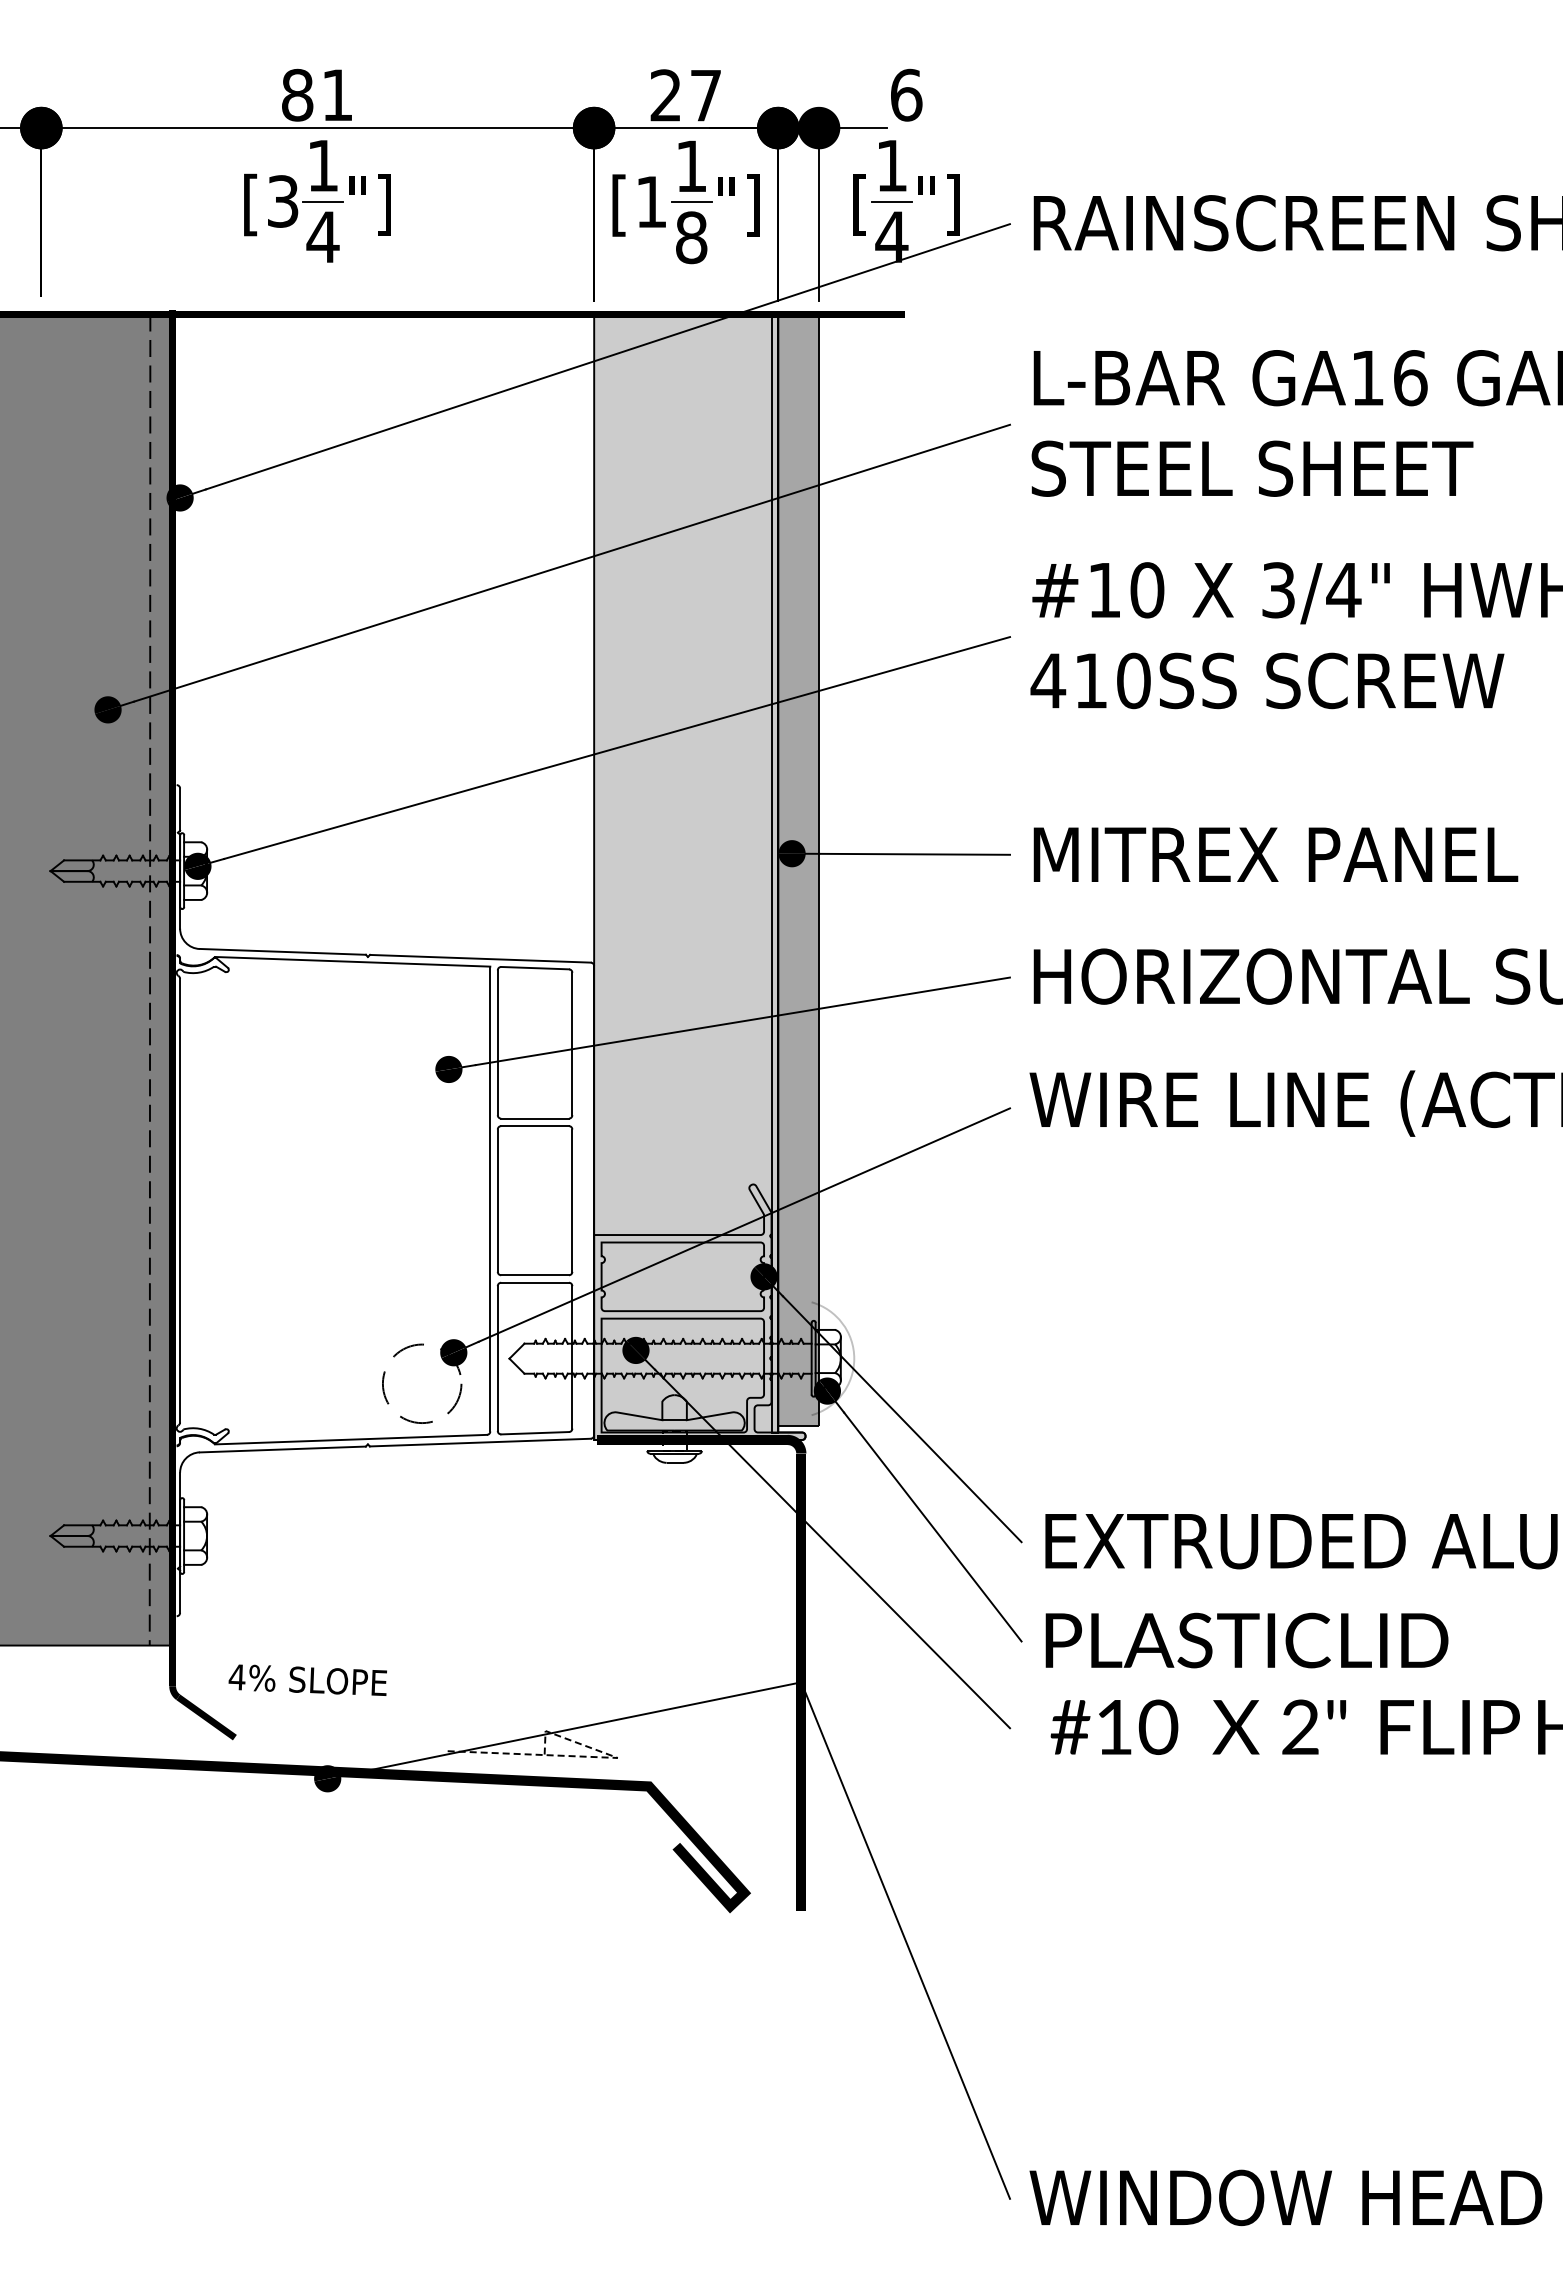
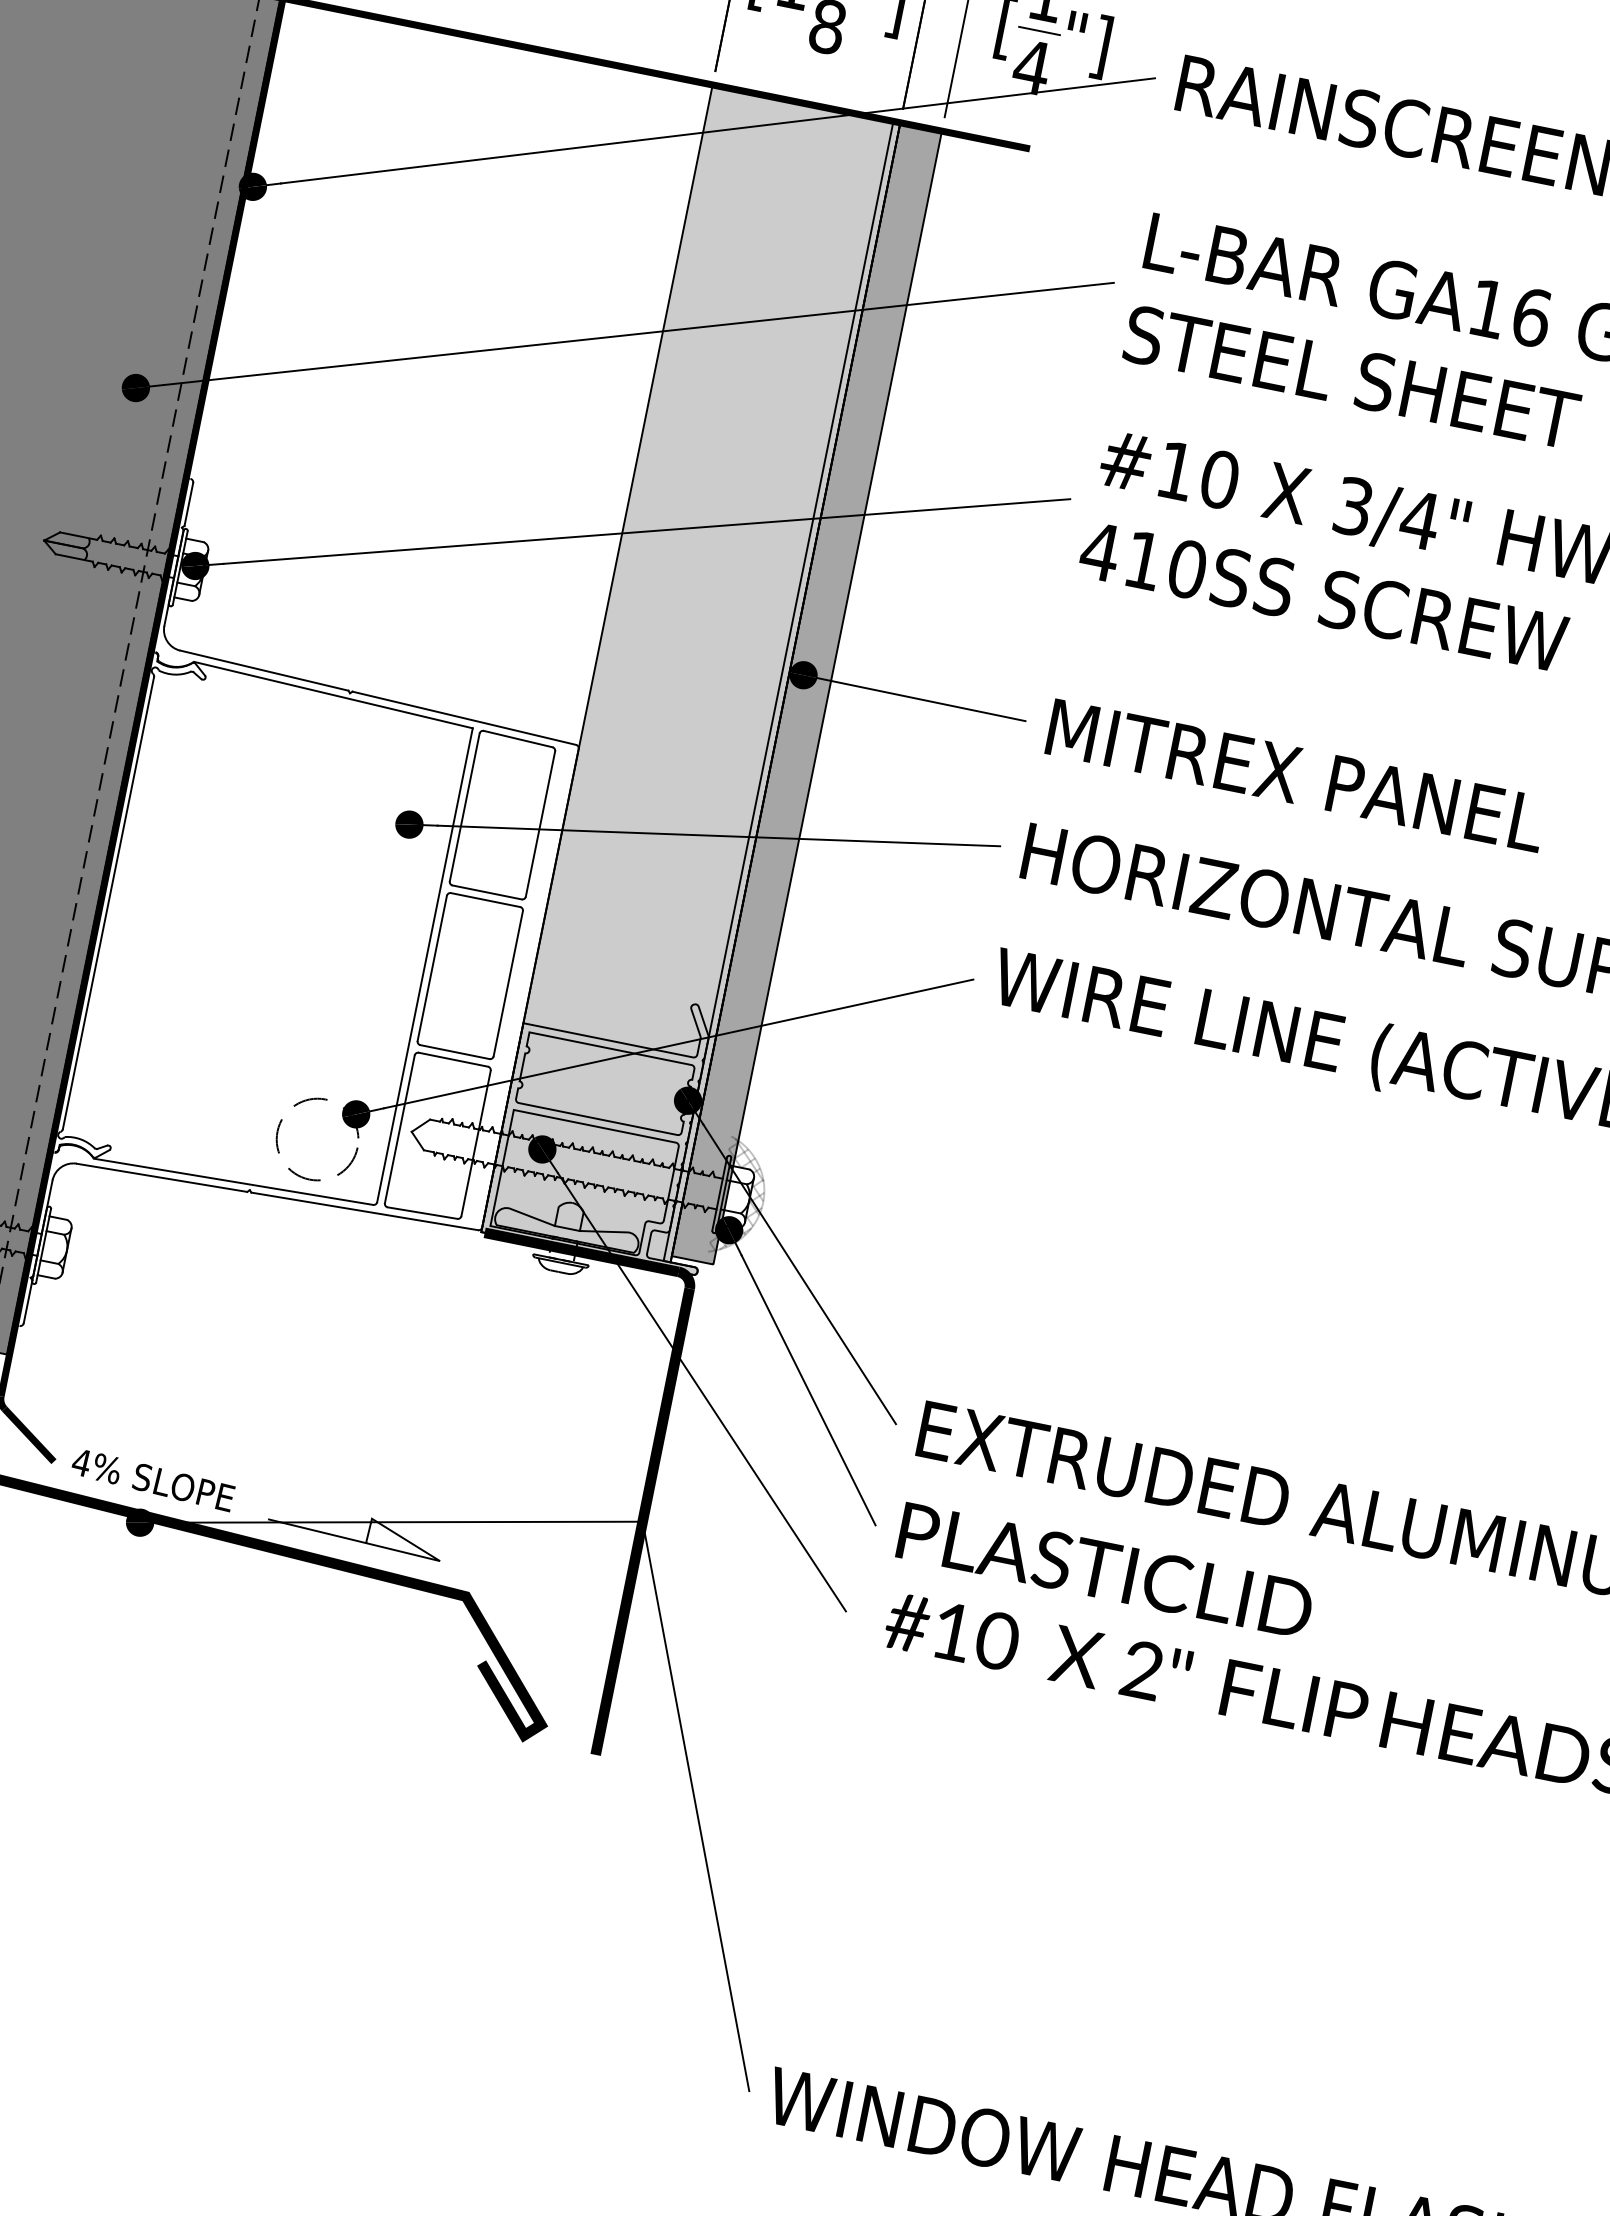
hatch: (832, 1357) -> (741, 1197), added
text: (307, 1679) -> (152, 1479), moved
line: (585, 1756) -> (407, 1552), dashed -> solid

